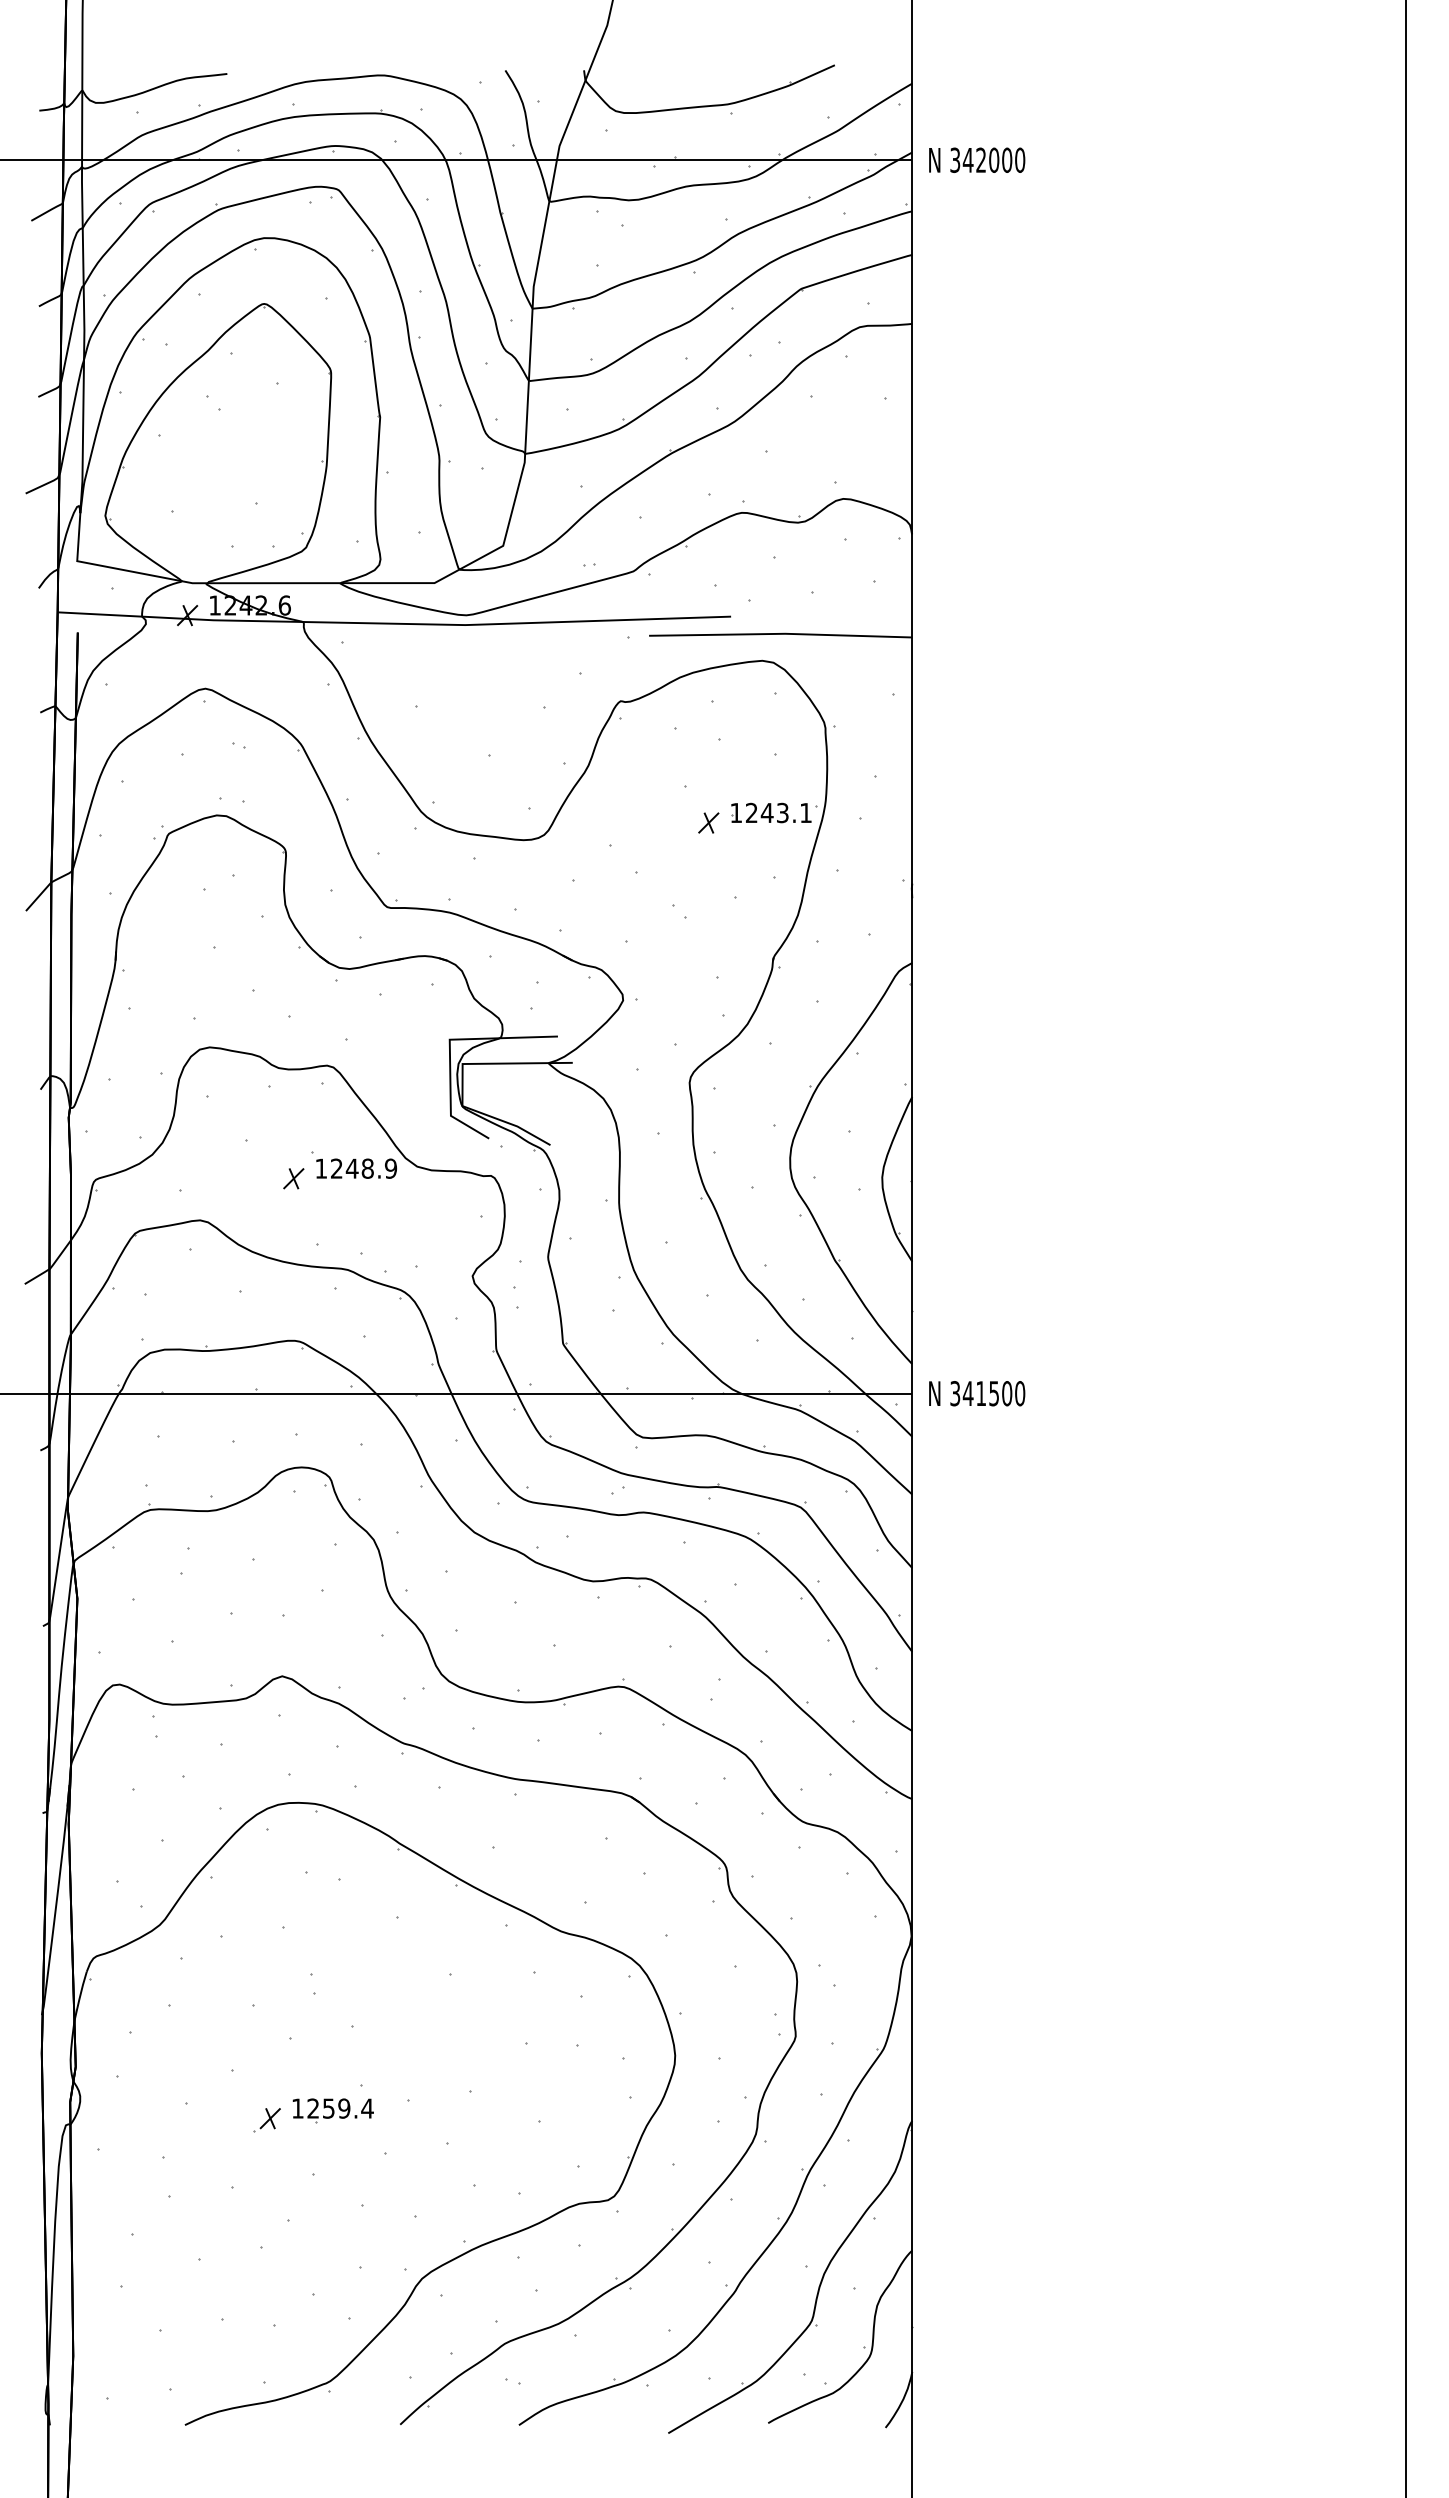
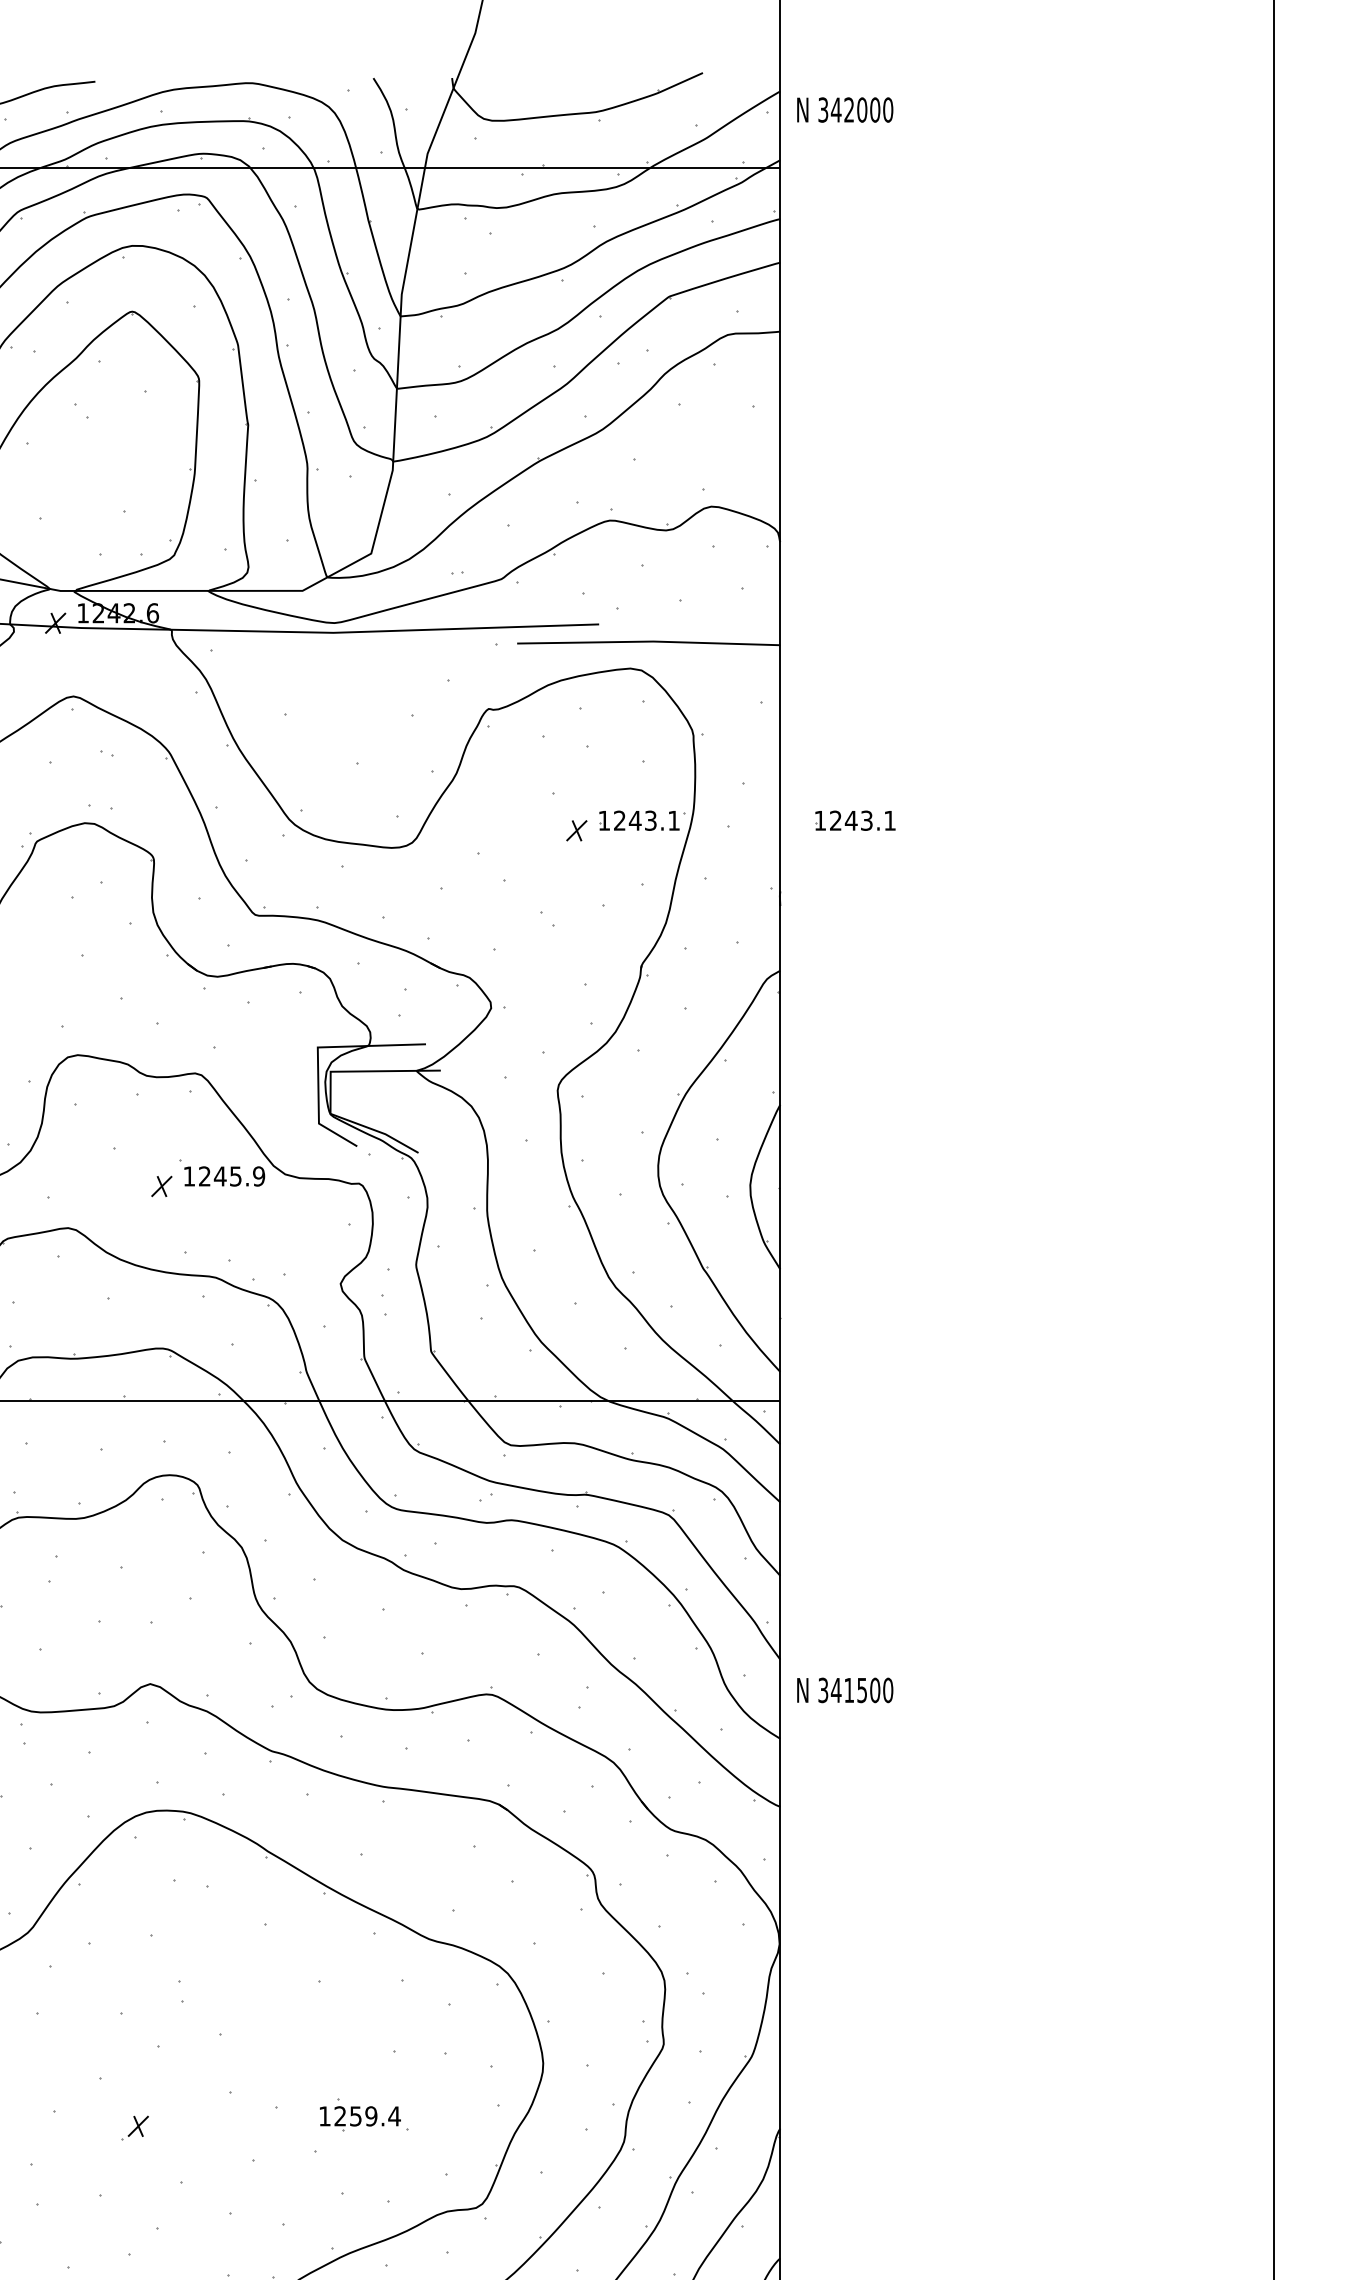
text: (977, 159) -> (845, 109), moved
part: (987, 812) -> (855, 820), added
text: (367, 1168) -> (235, 1176), 1248.9 -> 1245.9
text: (977, 1393) -> (845, 1690), moved
part: (332, 2110) -> (359, 2118), moved

